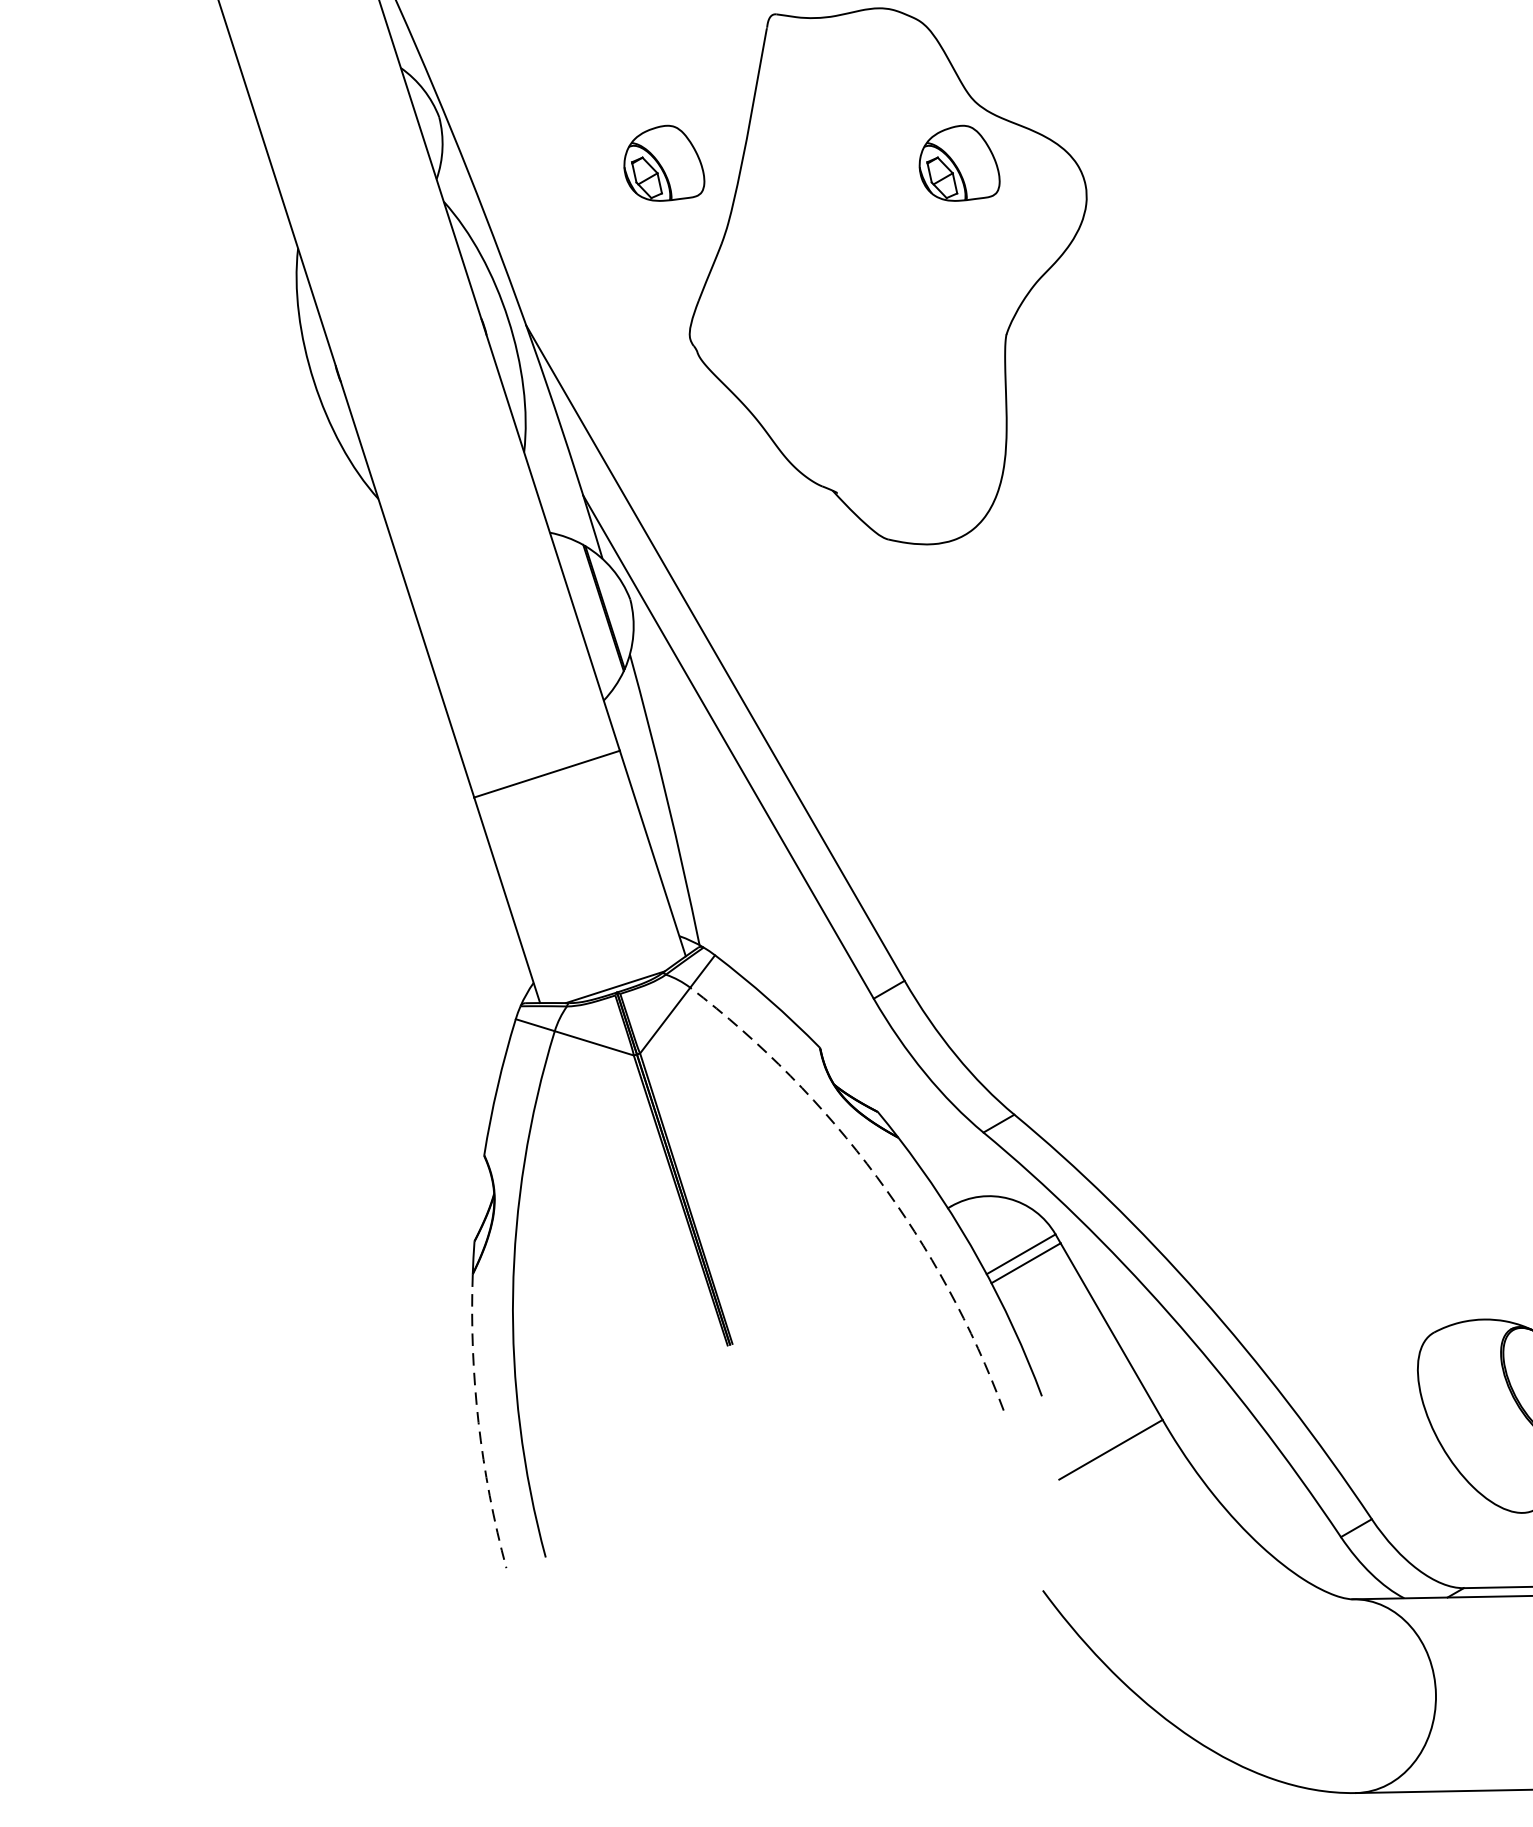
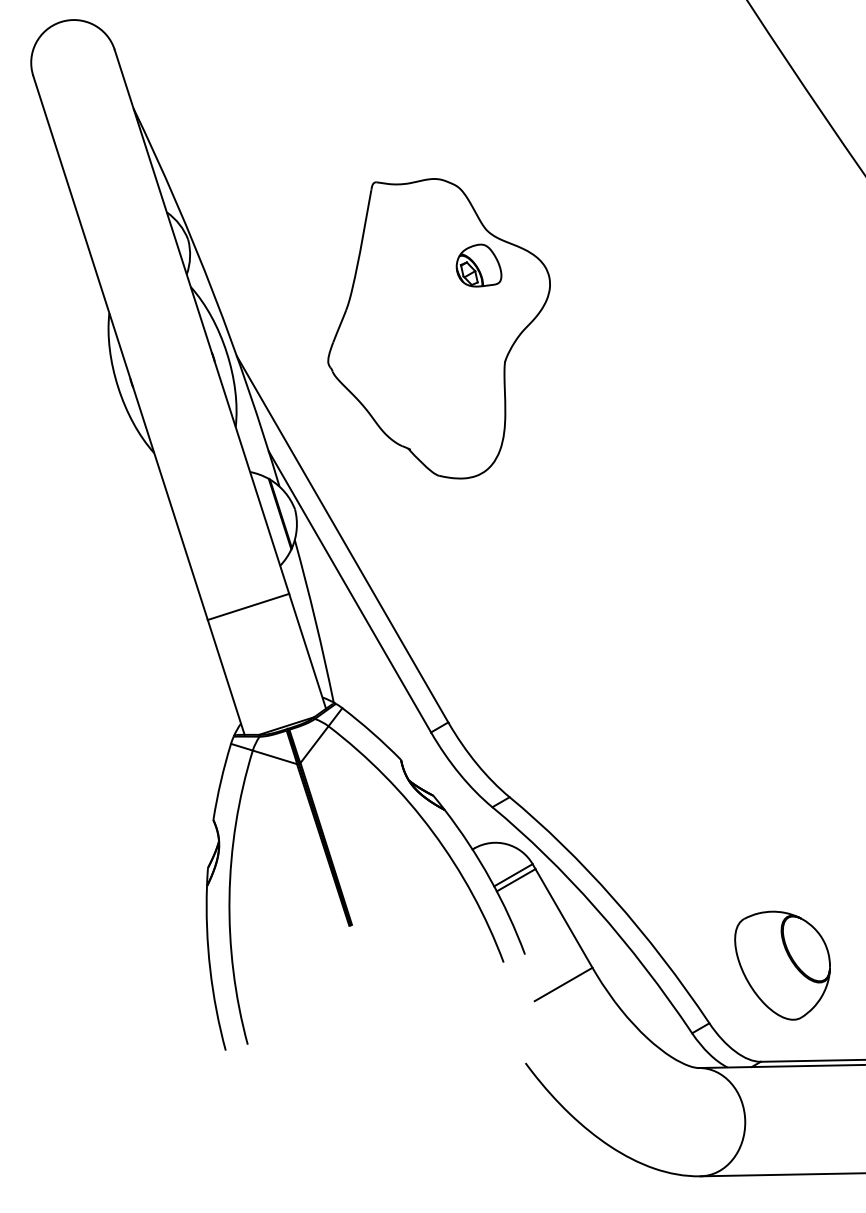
part: (663, 163) -> (313, 265), removed
arc: (876, 1177) -> (432, 832), dashed -> solid
arc: (479, 1422) -> (210, 969), dashed -> solid

